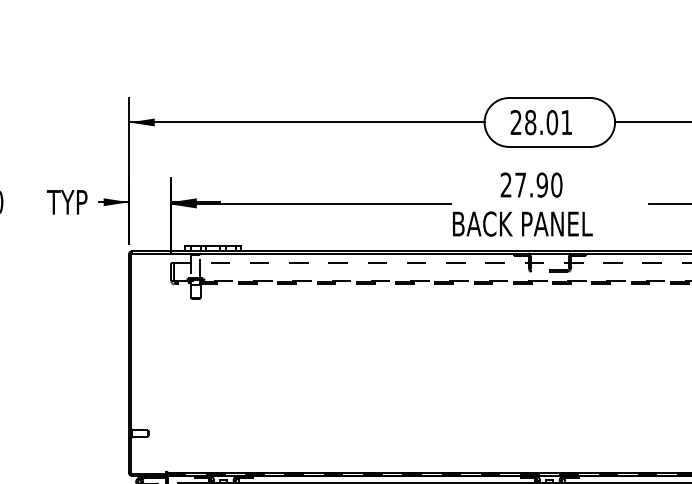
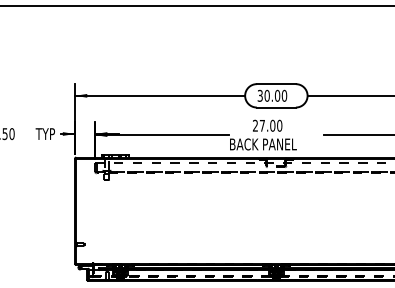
text: (541, 121) -> (272, 95), 28.01 -> 30.00
text: (541, 184) -> (272, 125), 27.90 -> 27.00

